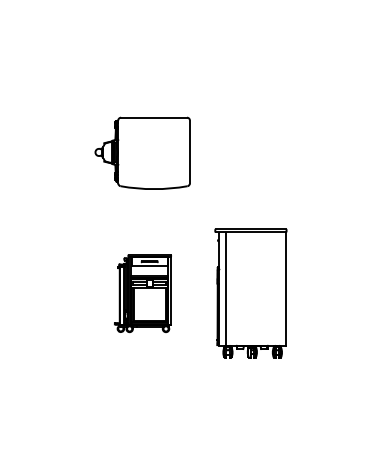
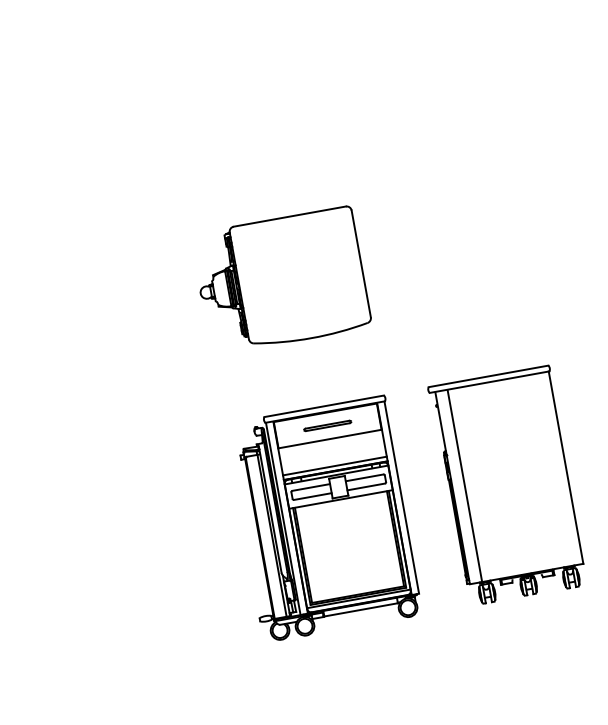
part: (142, 293) -> (323, 519), size x1.67

